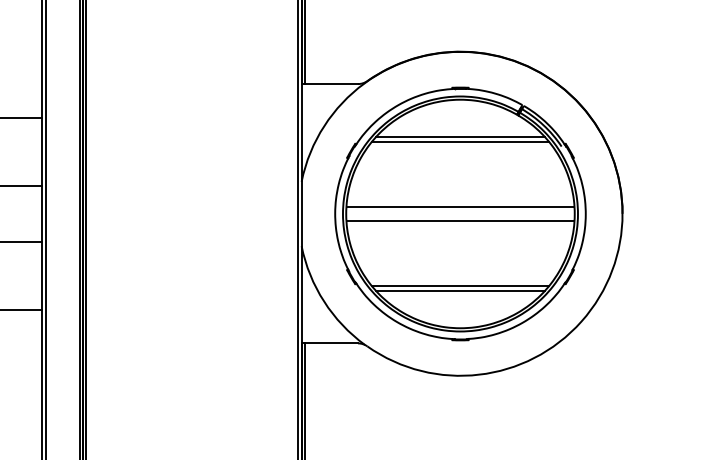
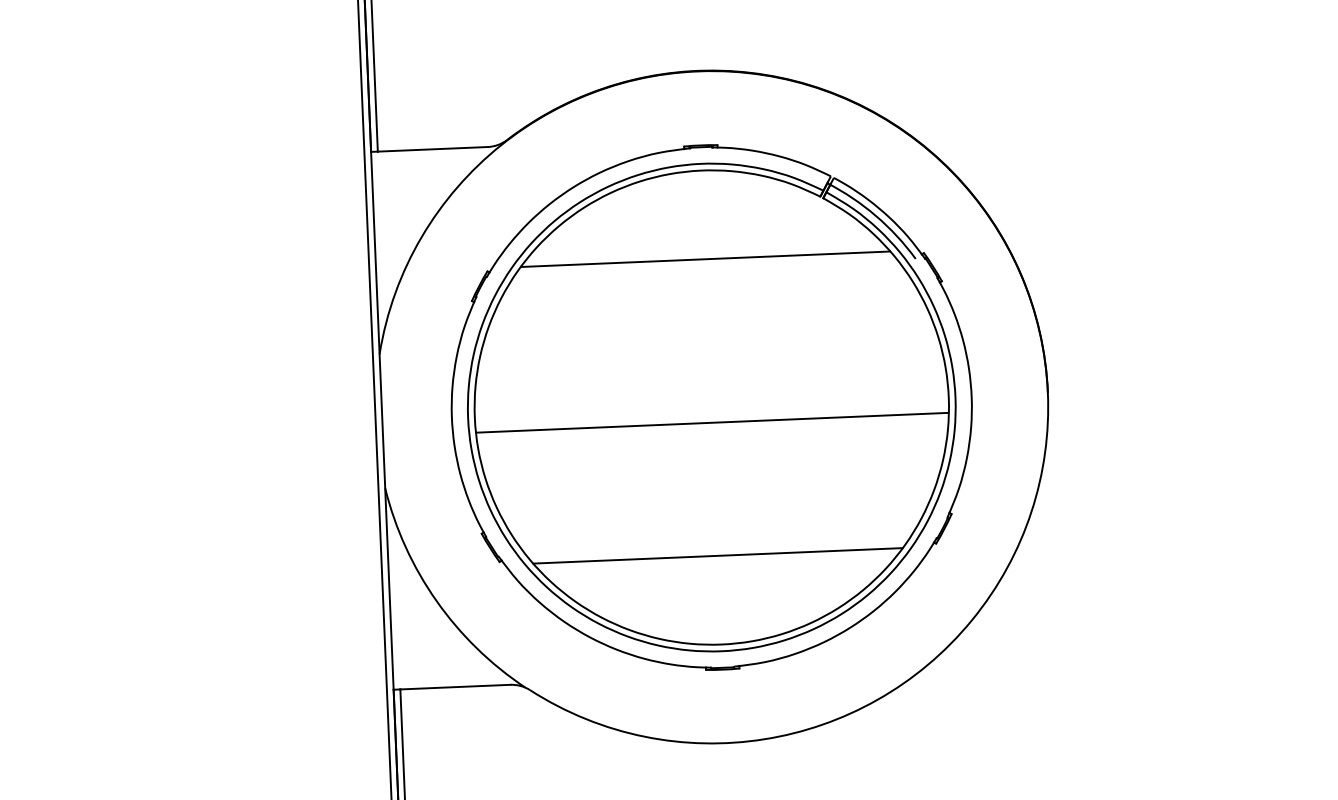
line: (460, 137) -> (705, 248), removed
line: (460, 206) -> (711, 391), removed
line: (460, 290) -> (718, 566), removed

